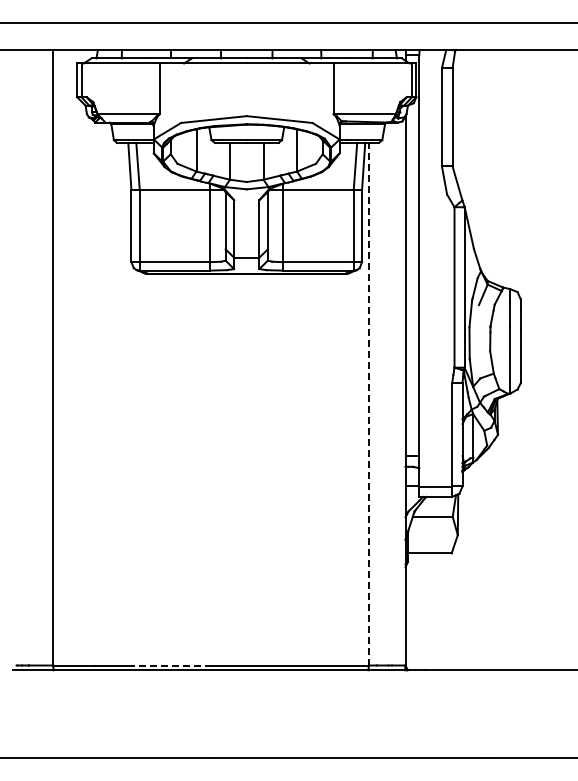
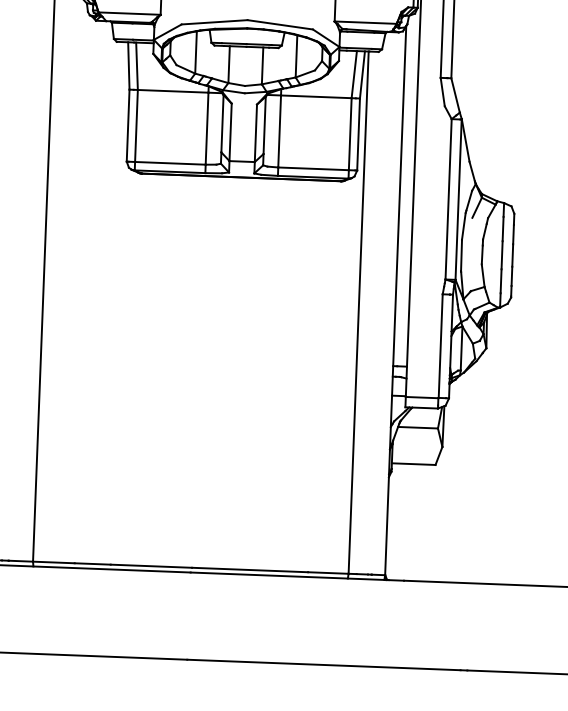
line: (368, 403) -> (358, 311), dashed -> solid
line: (171, 665) -> (151, 566), dashed -> solid

